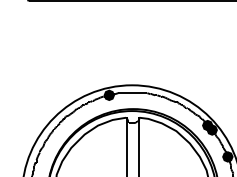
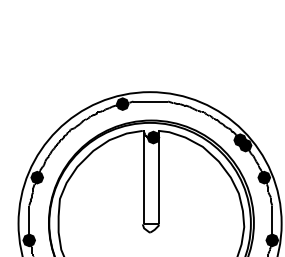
fill: (135, 123) -> (153, 137), added
fill: (37, 156) -> (37, 177), added

